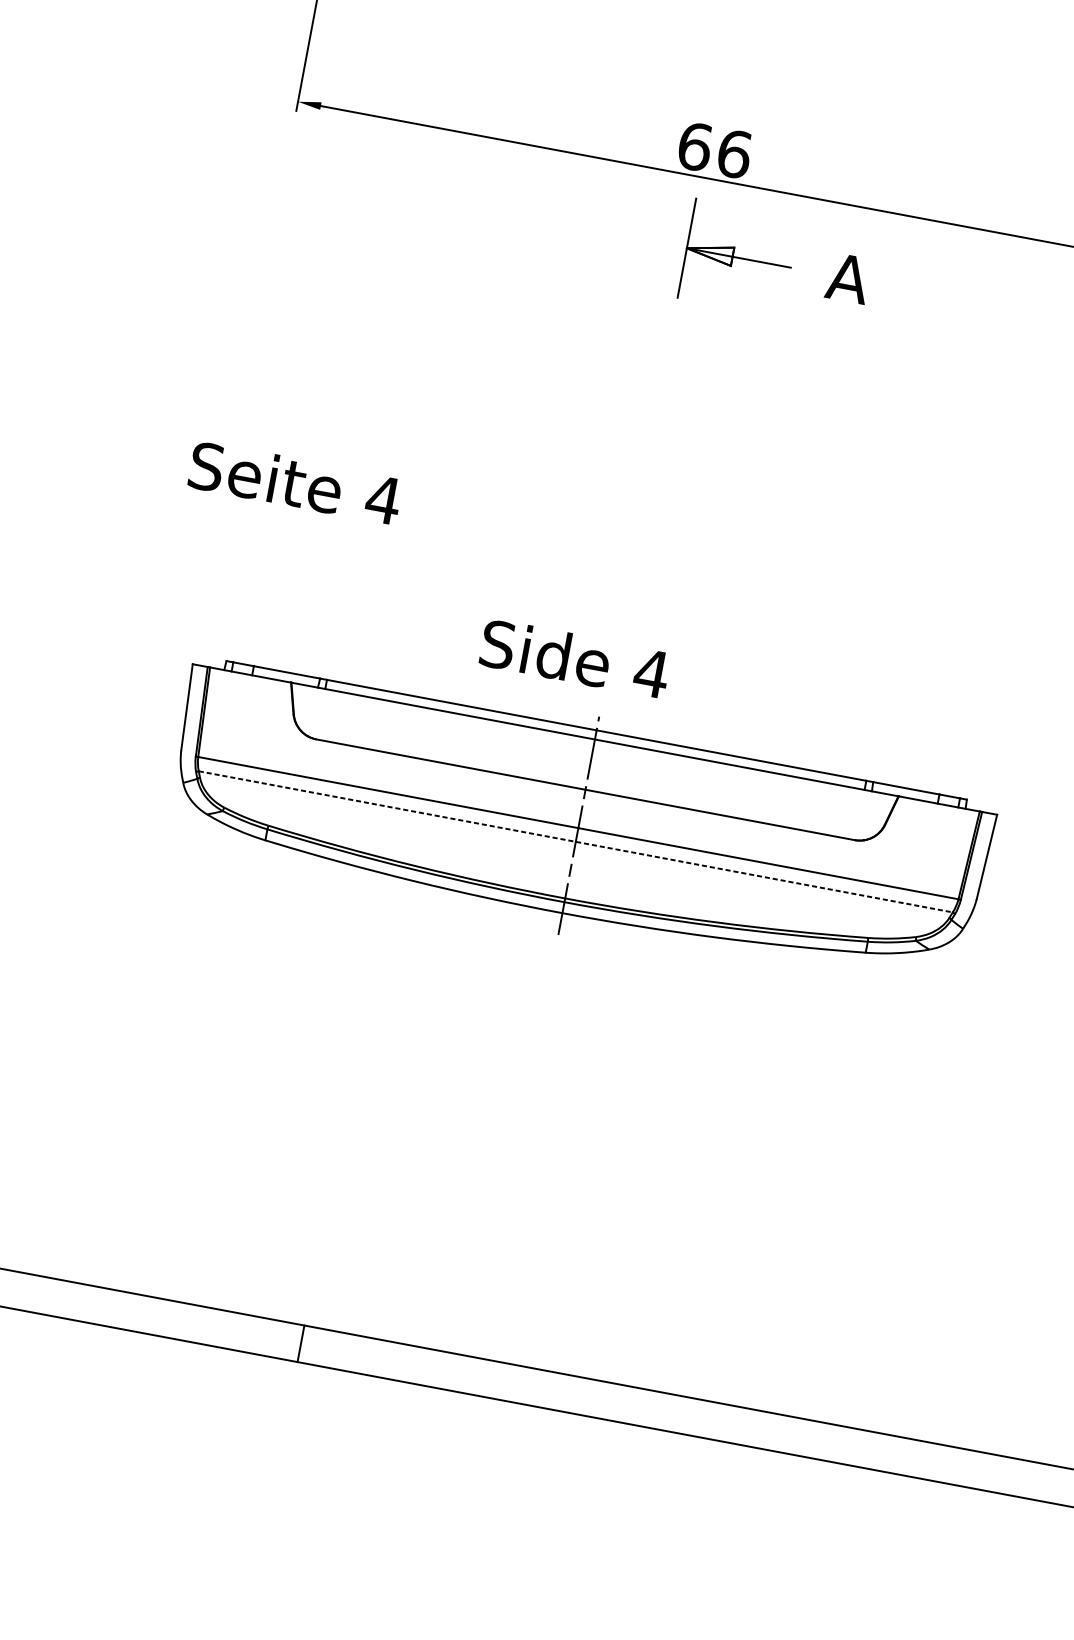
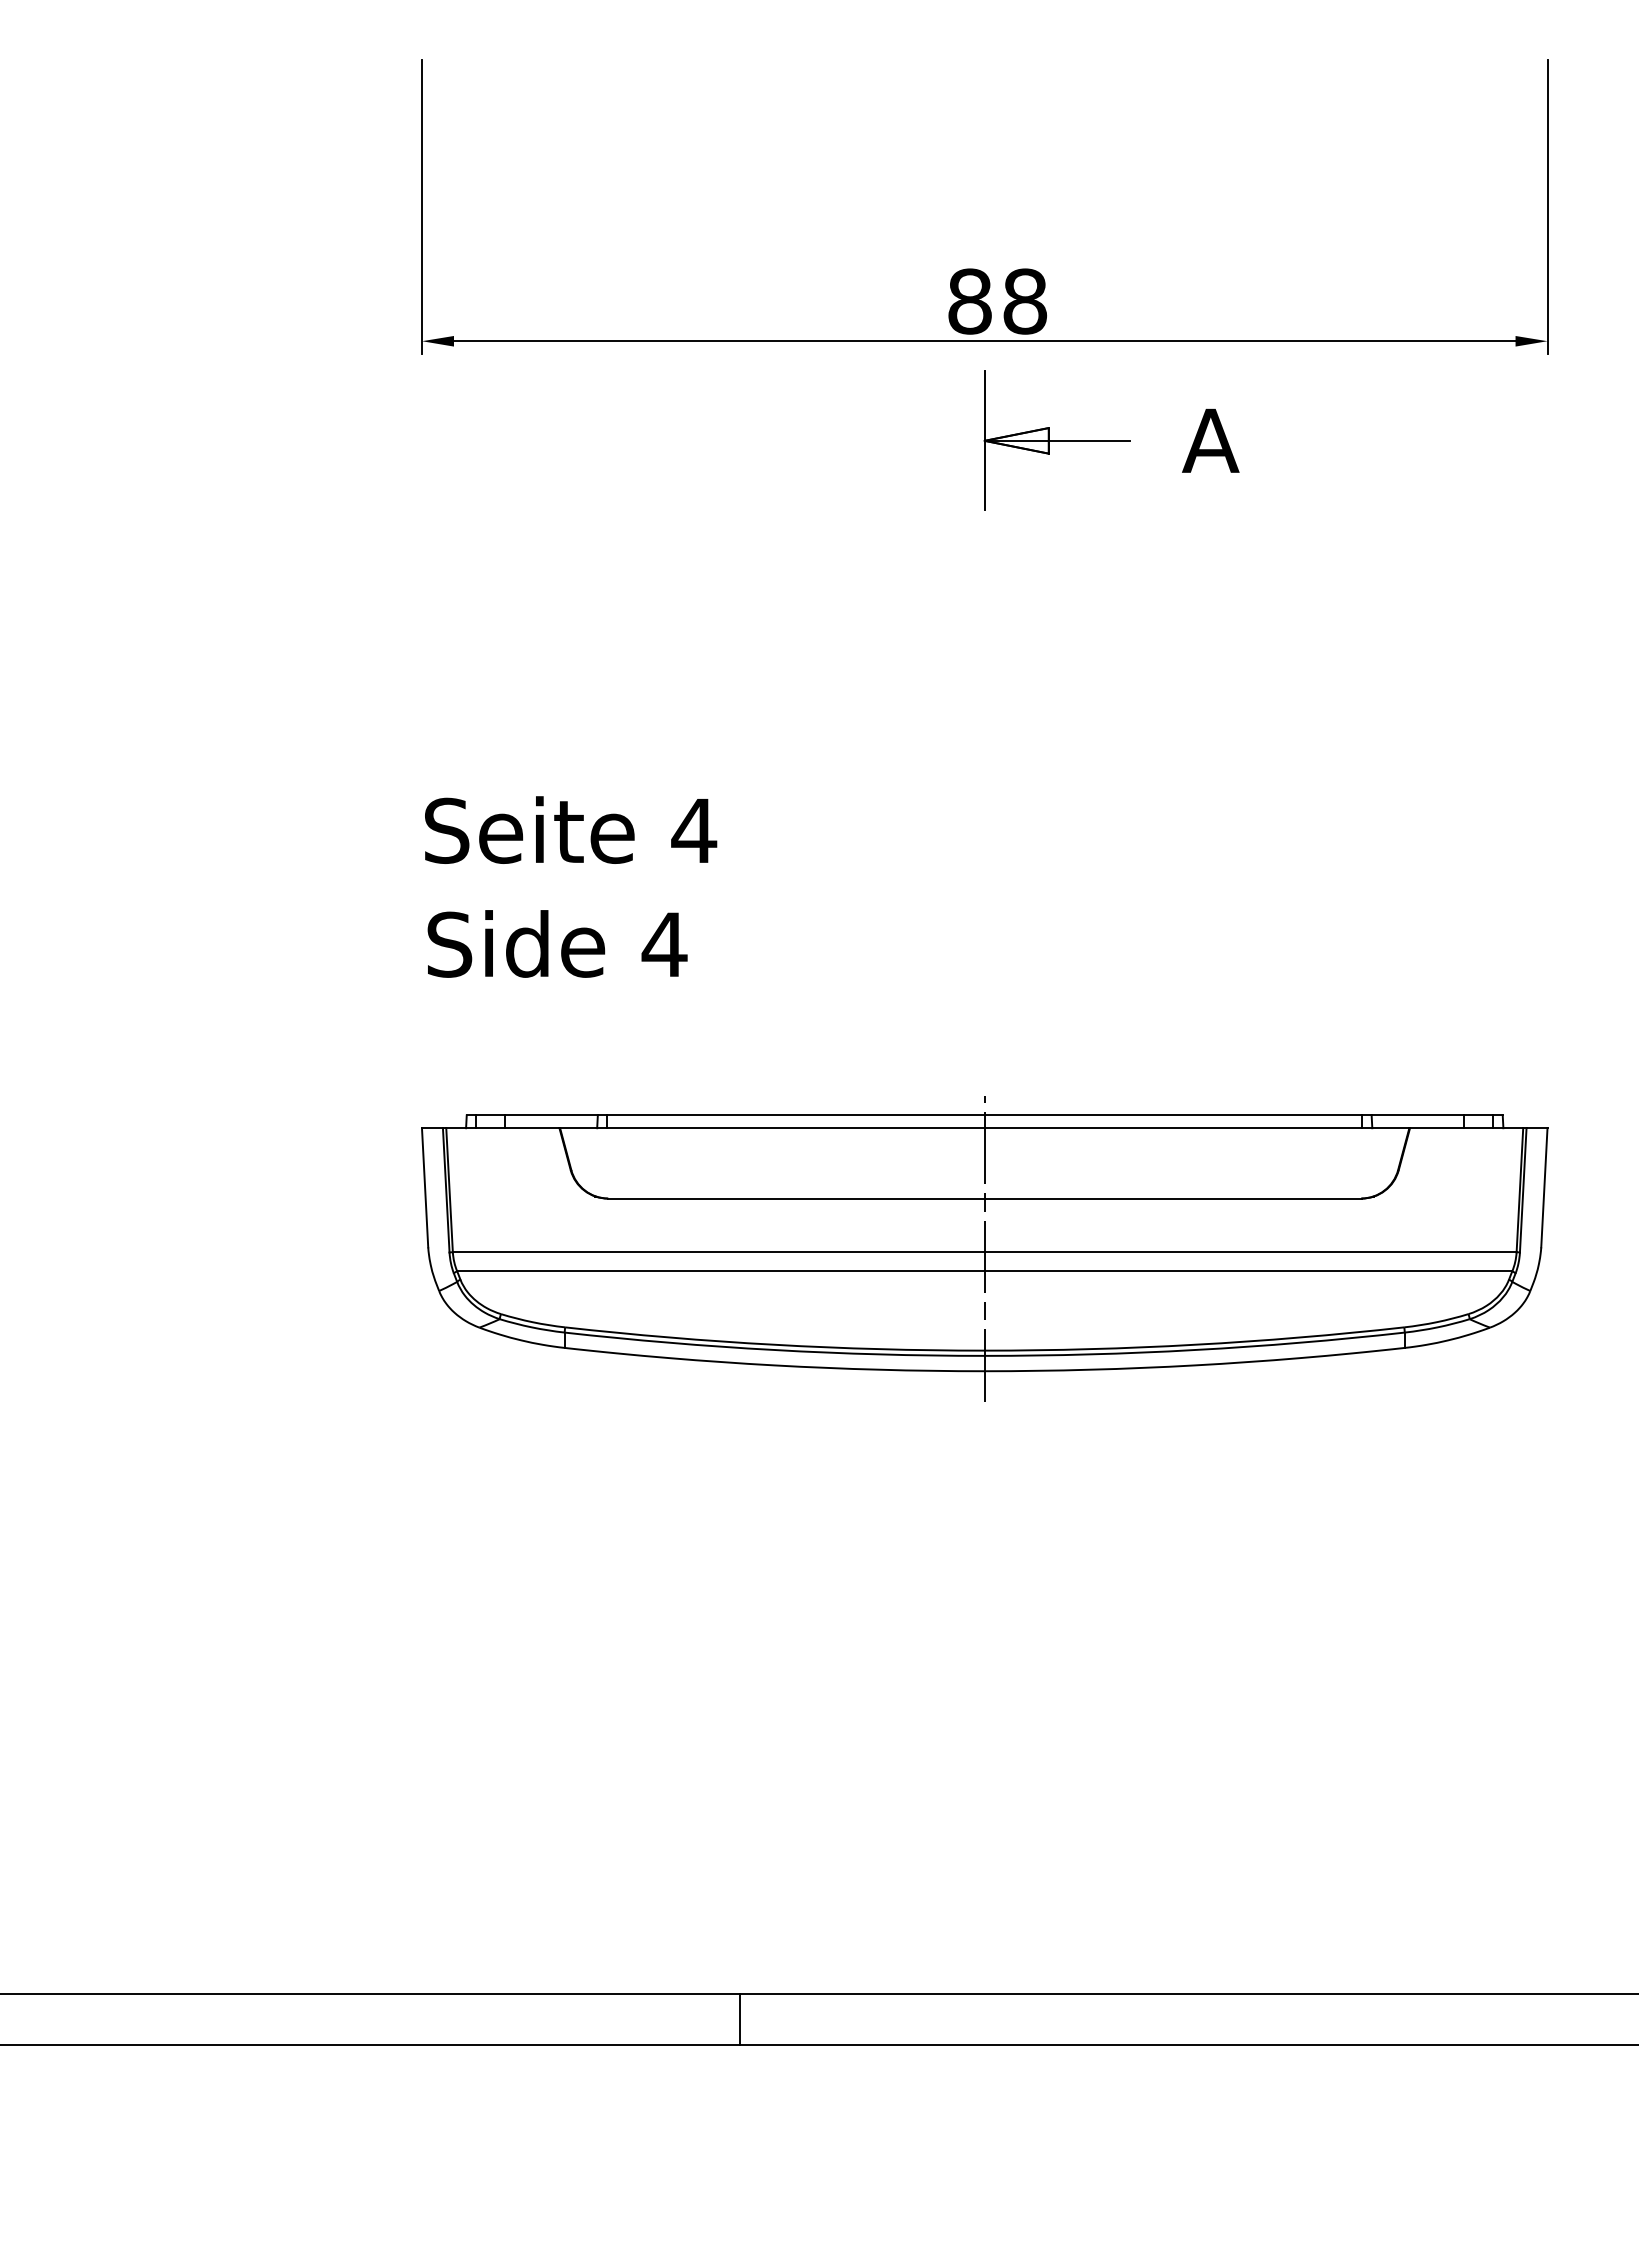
text: (714, 150) -> (997, 301), 66 -> 88
text: (295, 482) -> (571, 829), moved
text: (575, 658) -> (557, 943), moved
line: (576, 842) -> (985, 1271), dashed -> solid

